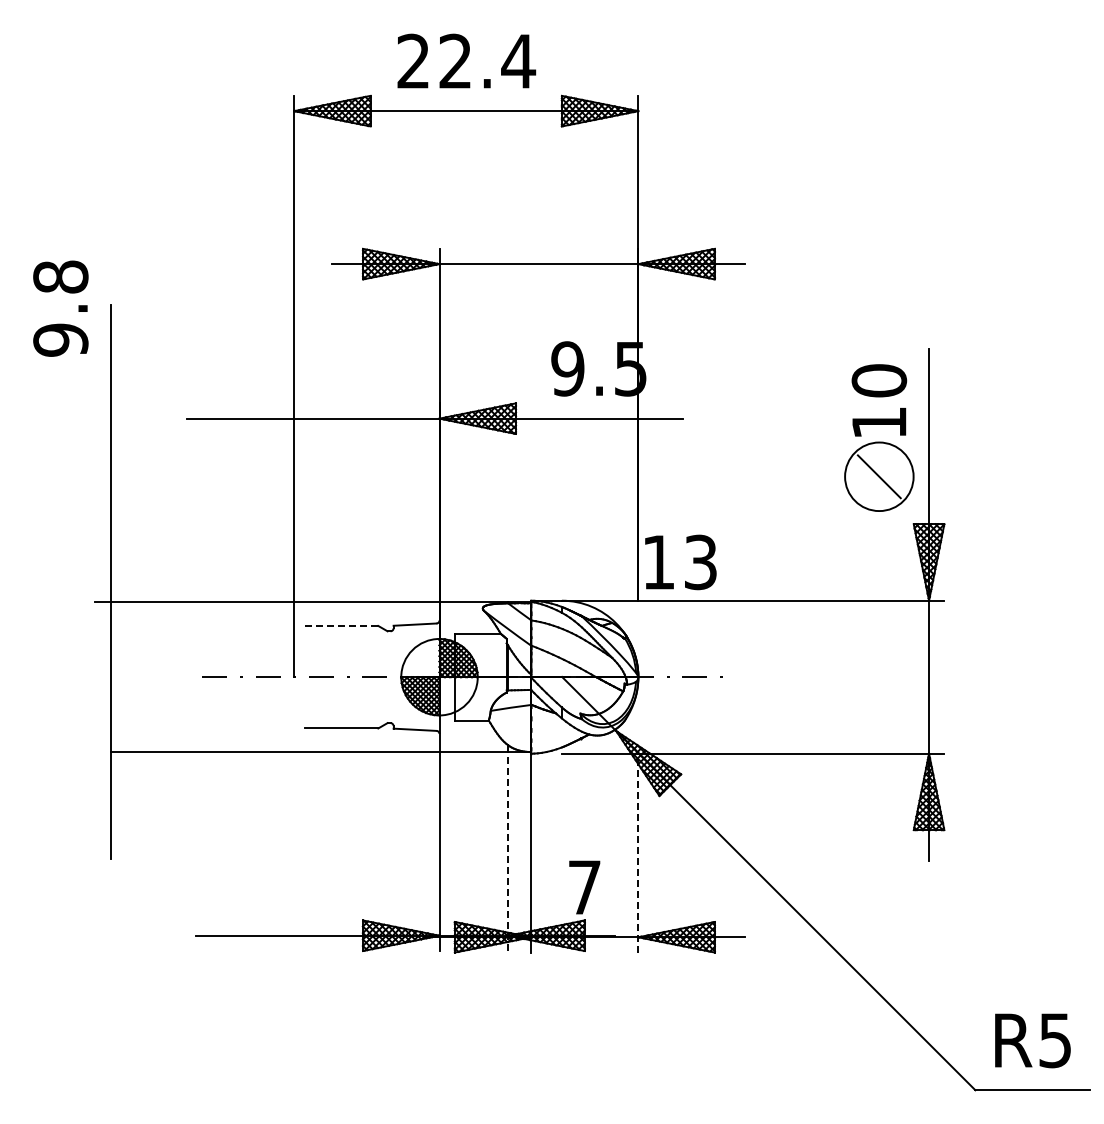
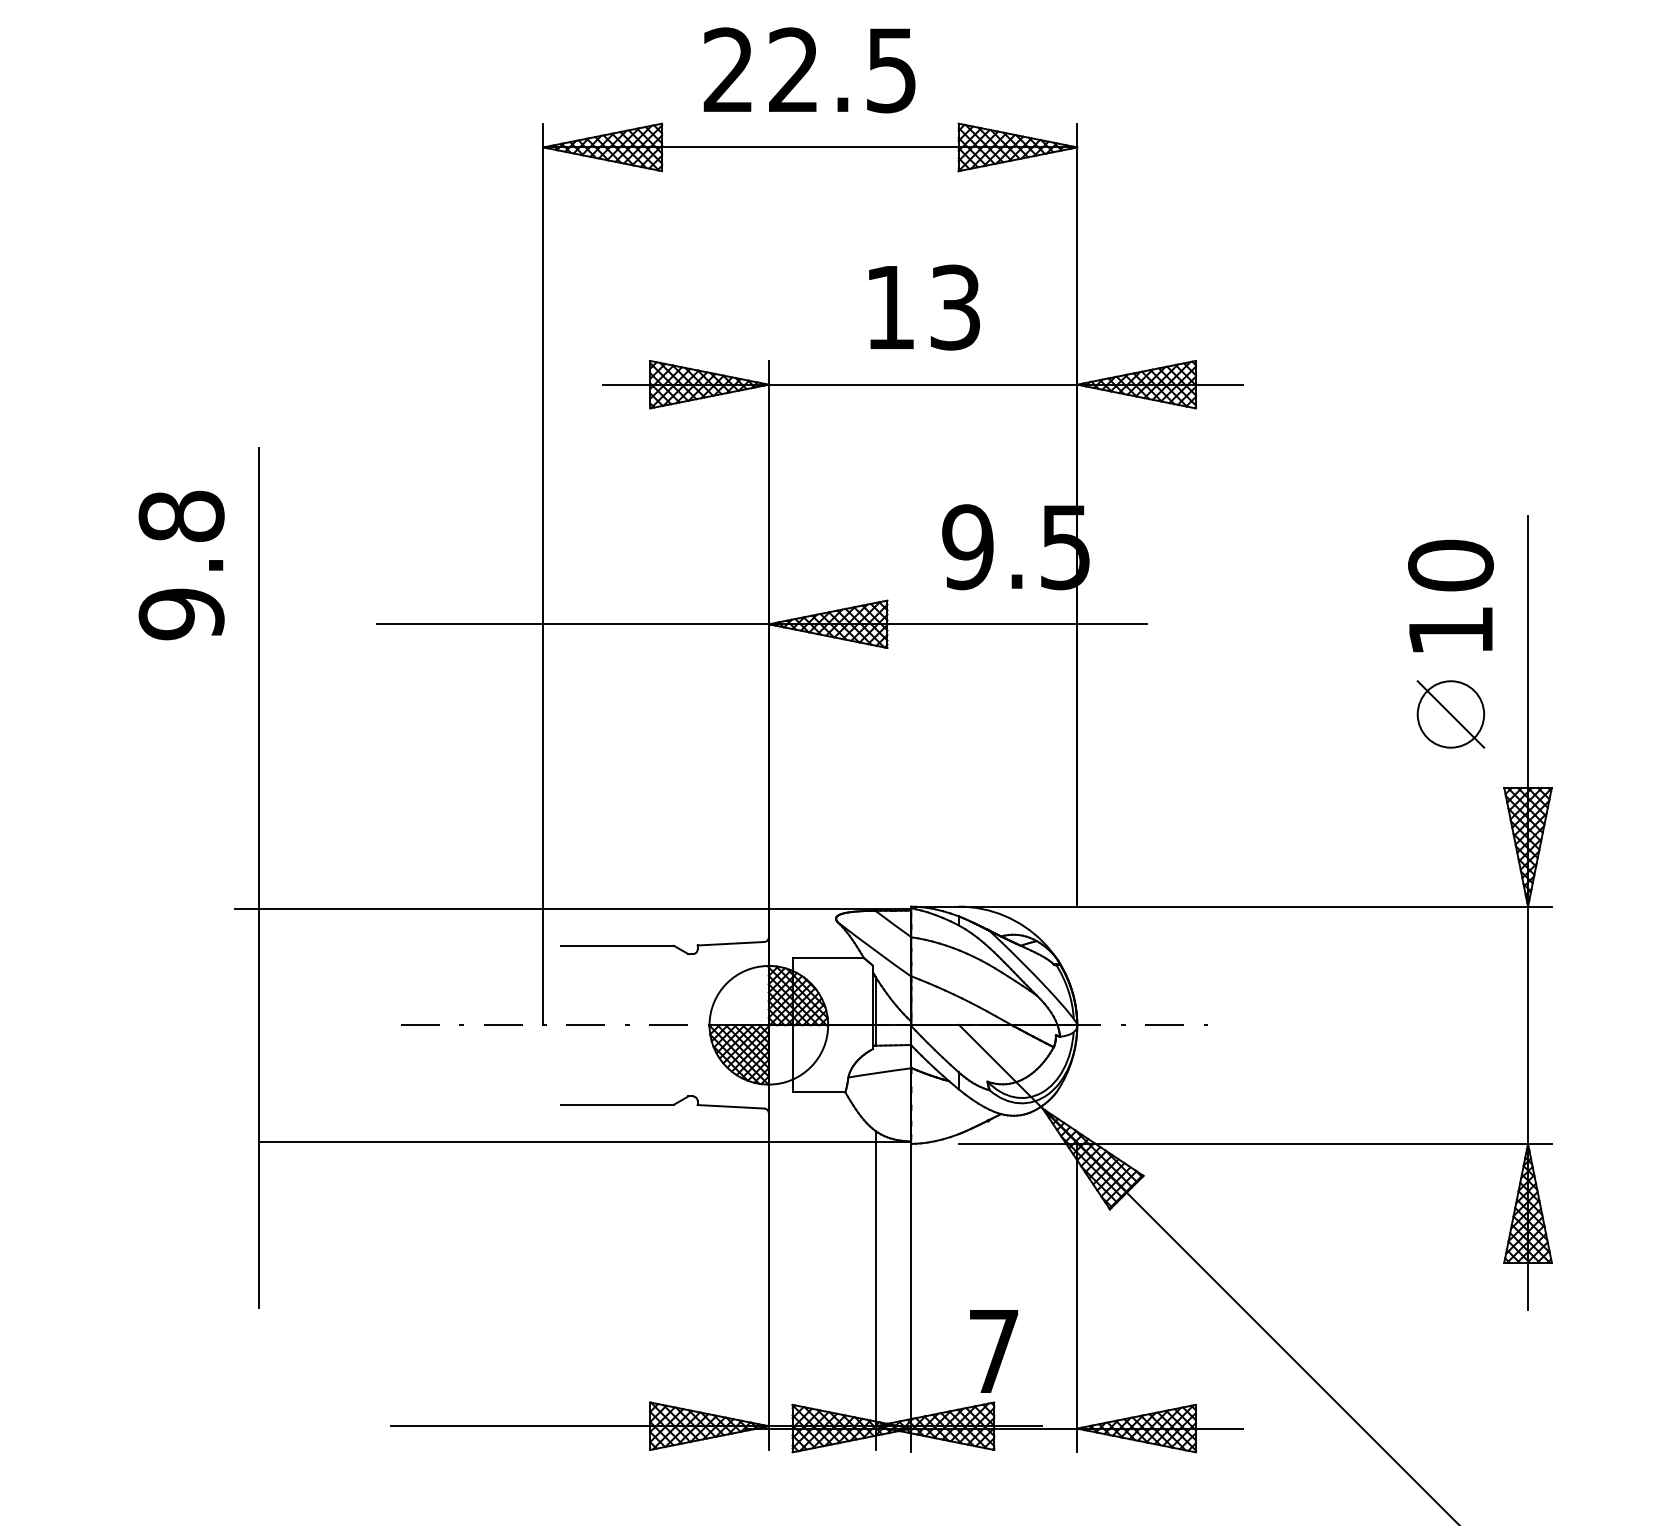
text: (518, 61) -> (891, 70), 22.4 -> 22.5
text: (60, 308) -> (181, 565), moved
circle: (878, 476) -> (1449, 714), size x0.62
text: (680, 562) -> (923, 307), moved
line: (341, 625) -> (616, 945), dashed -> solid
line: (508, 851) -> (875, 1295), dashed -> solid
line: (638, 852) -> (1077, 1297), dashed -> solid

